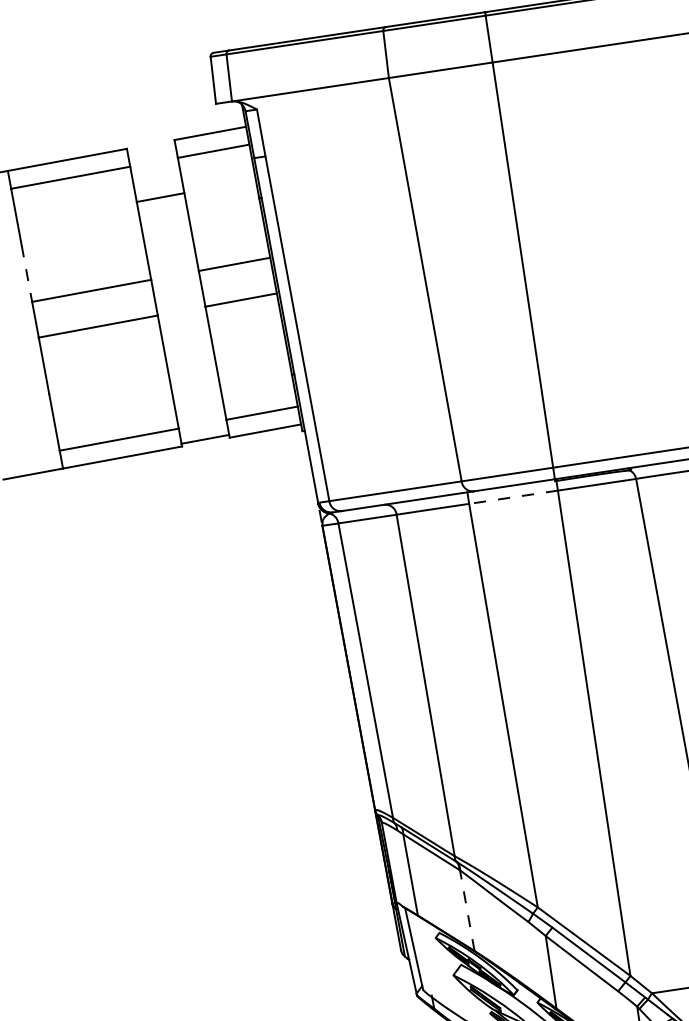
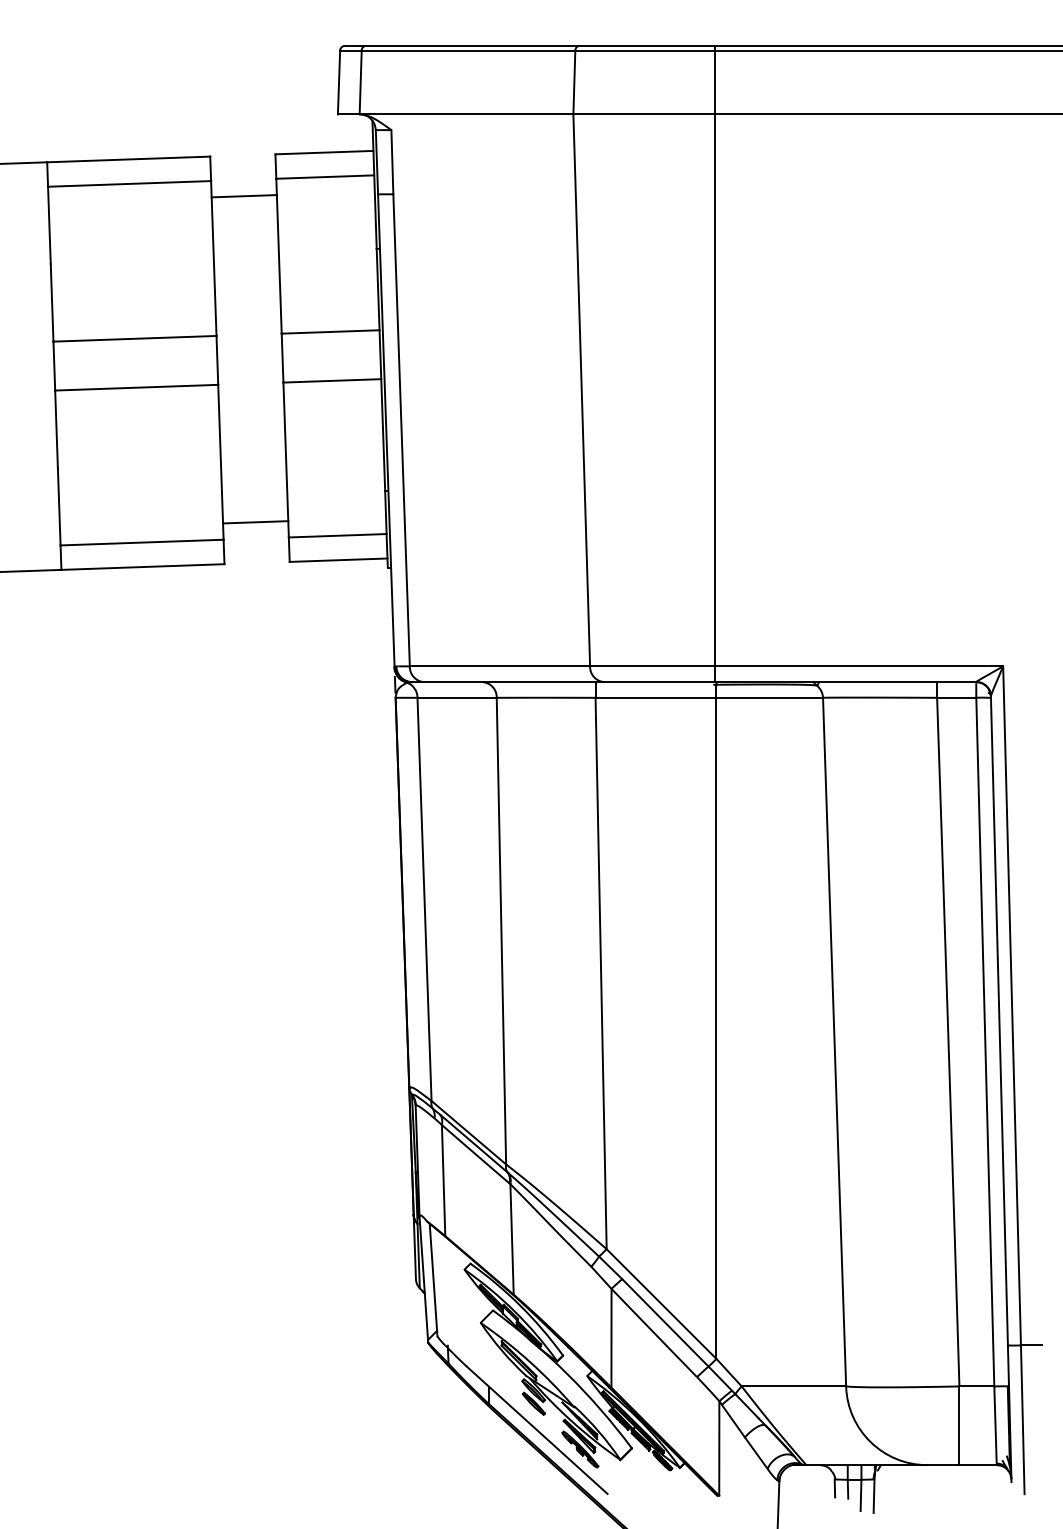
line: (159, 197) -> (243, 196), moved
line: (27, 273) -> (52, 302), dashed -> solid
line: (205, 439) -> (255, 522), moved
line: (513, 497) -> (655, 697), dashed -> solid
line: (467, 909) -> (512, 1238), dashed -> solid

